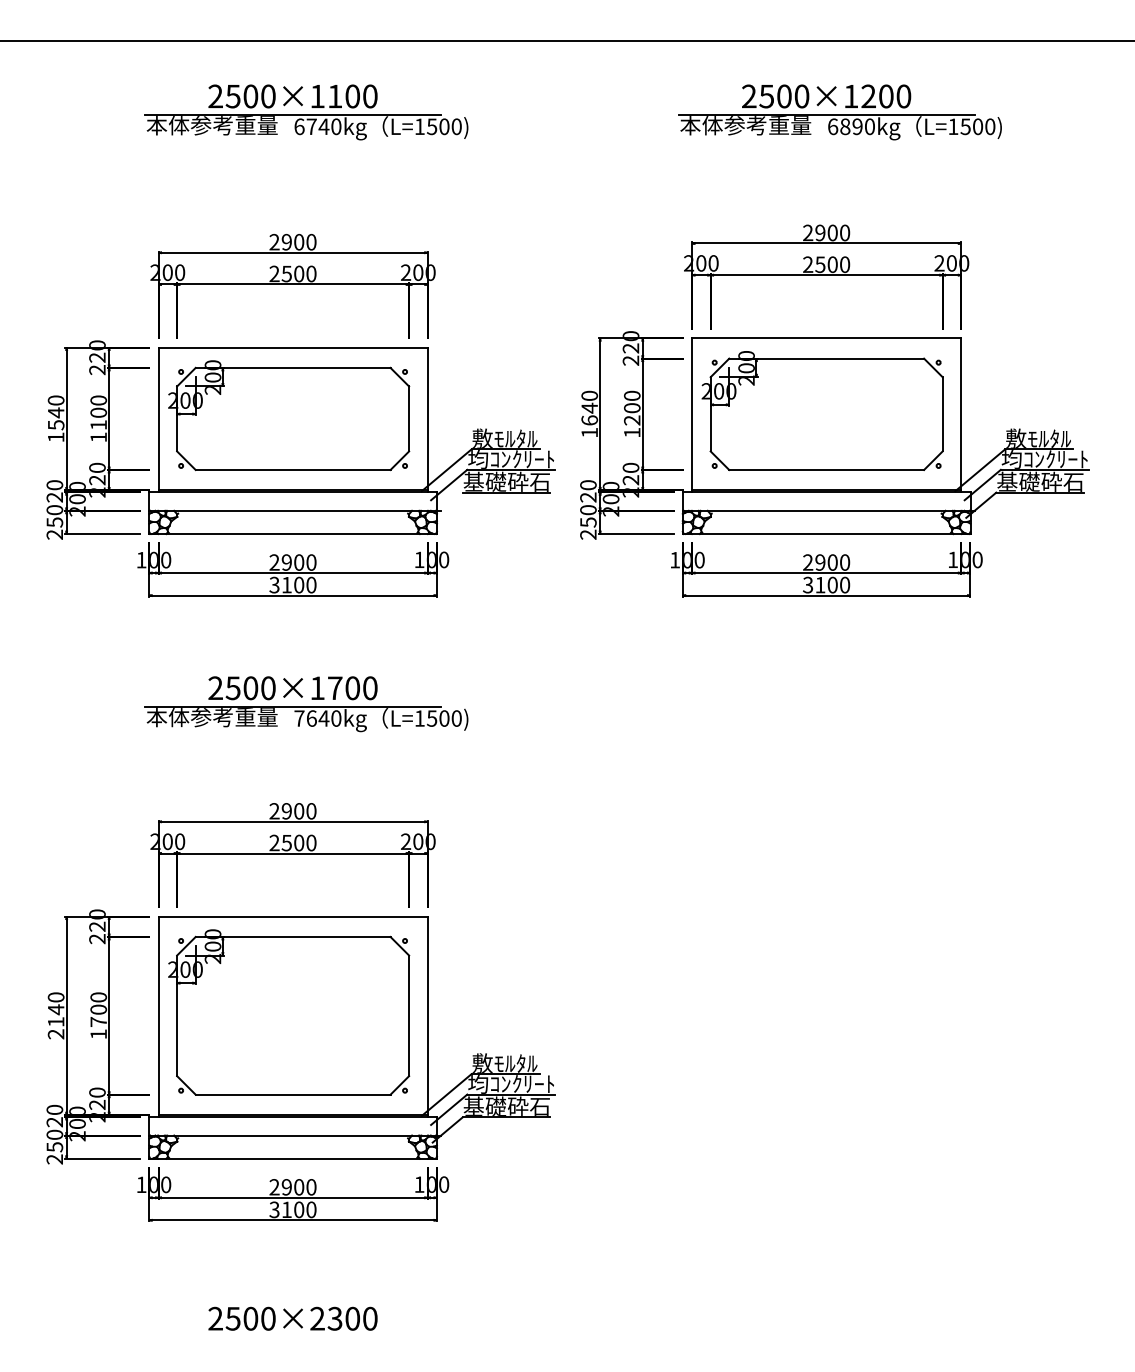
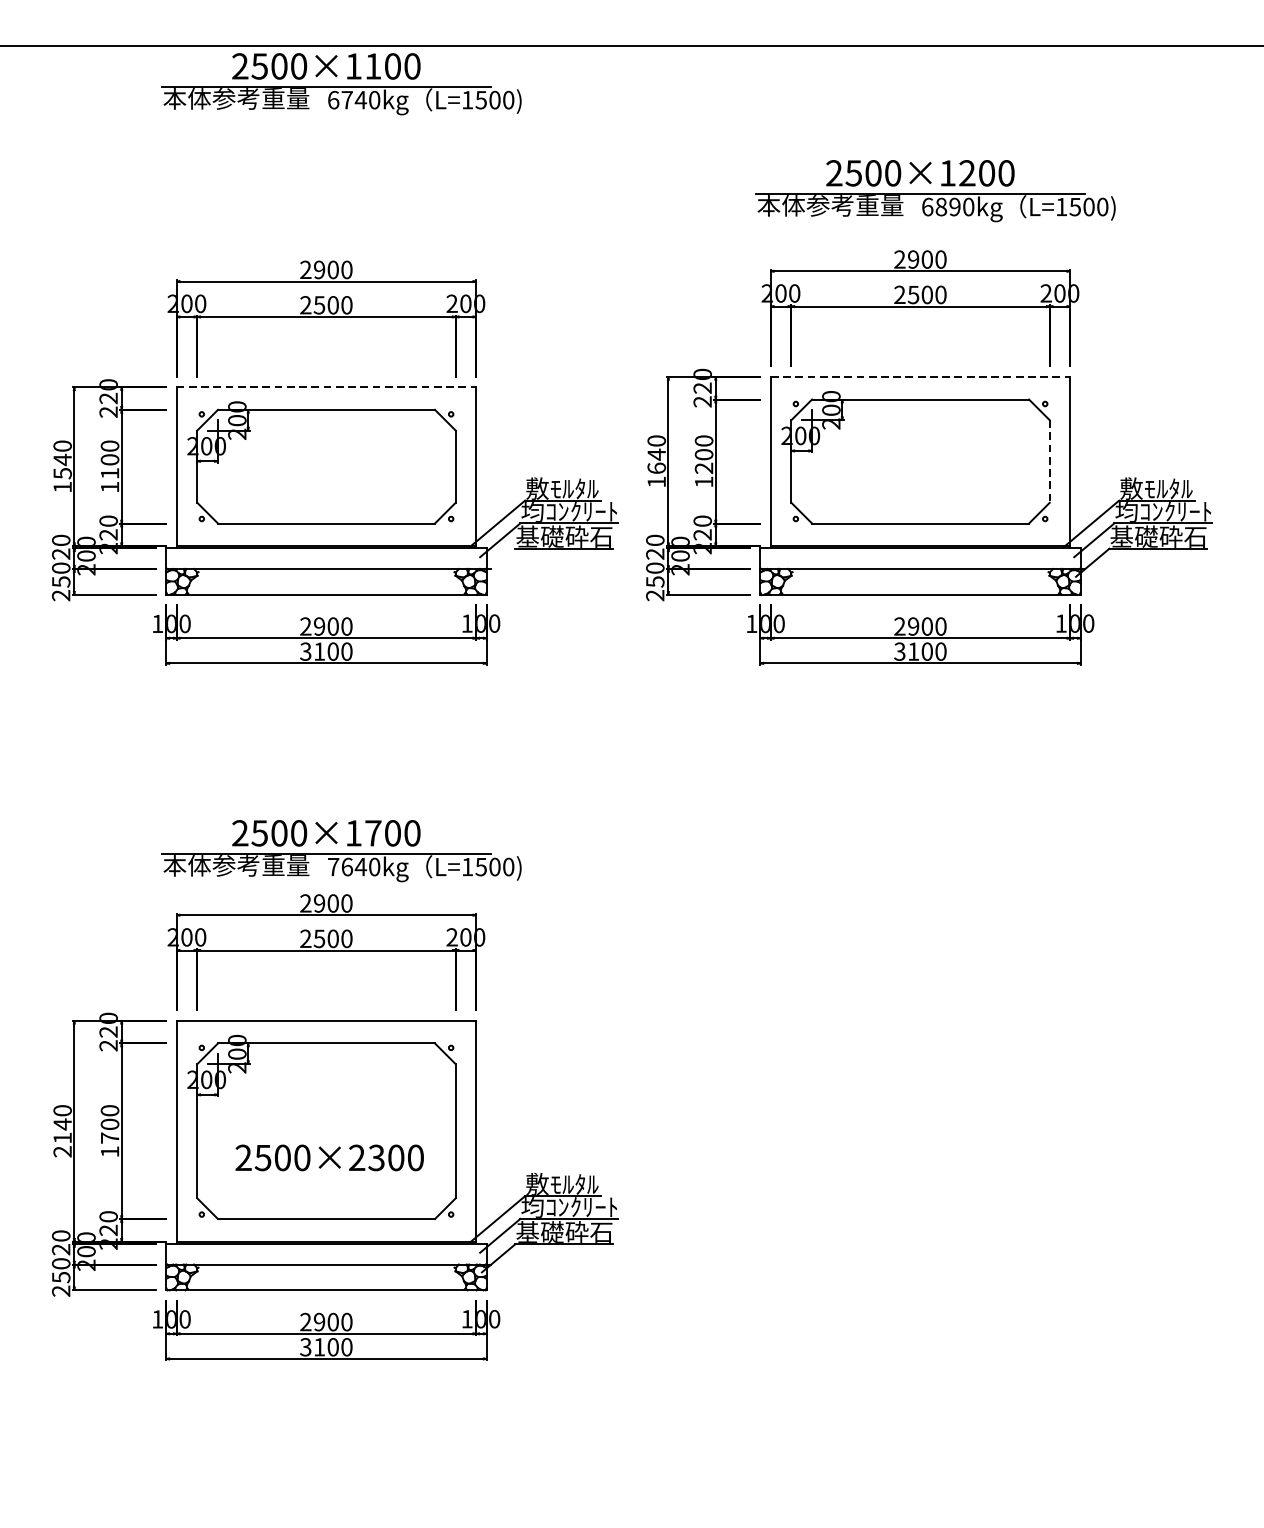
part: (306, 112) -> (341, 84), moved
part: (839, 112) -> (934, 191), moved
line: (826, 338) -> (920, 377), solid -> dashed
line: (293, 347) -> (326, 387), solid -> dashed
line: (942, 414) -> (1049, 461), solid -> dashed
part: (306, 704) -> (341, 851), moved
text: (292, 1318) -> (329, 1157), moved

